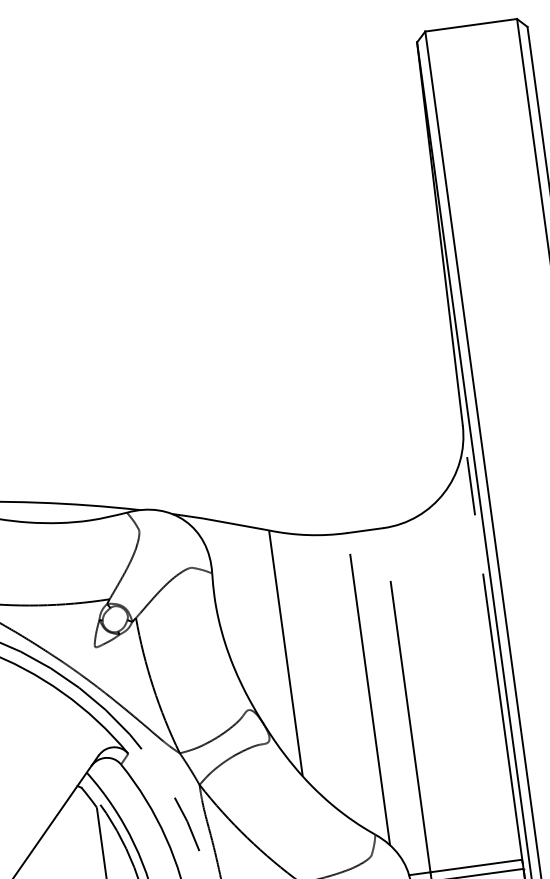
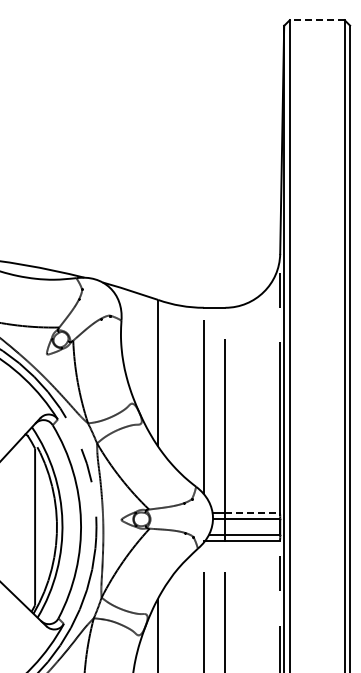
line: (470, 25) -> (316, 20), solid -> dashed
line: (477, 866) -> (253, 513), solid -> dashed

